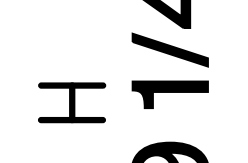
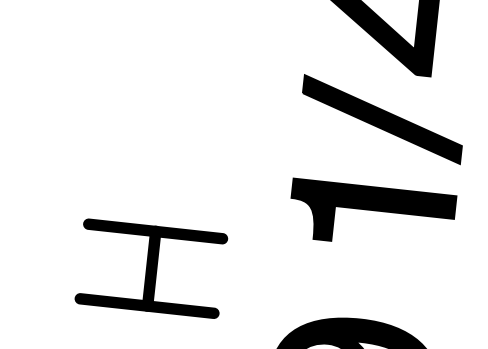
part: (72, 102) -> (152, 268), moved

